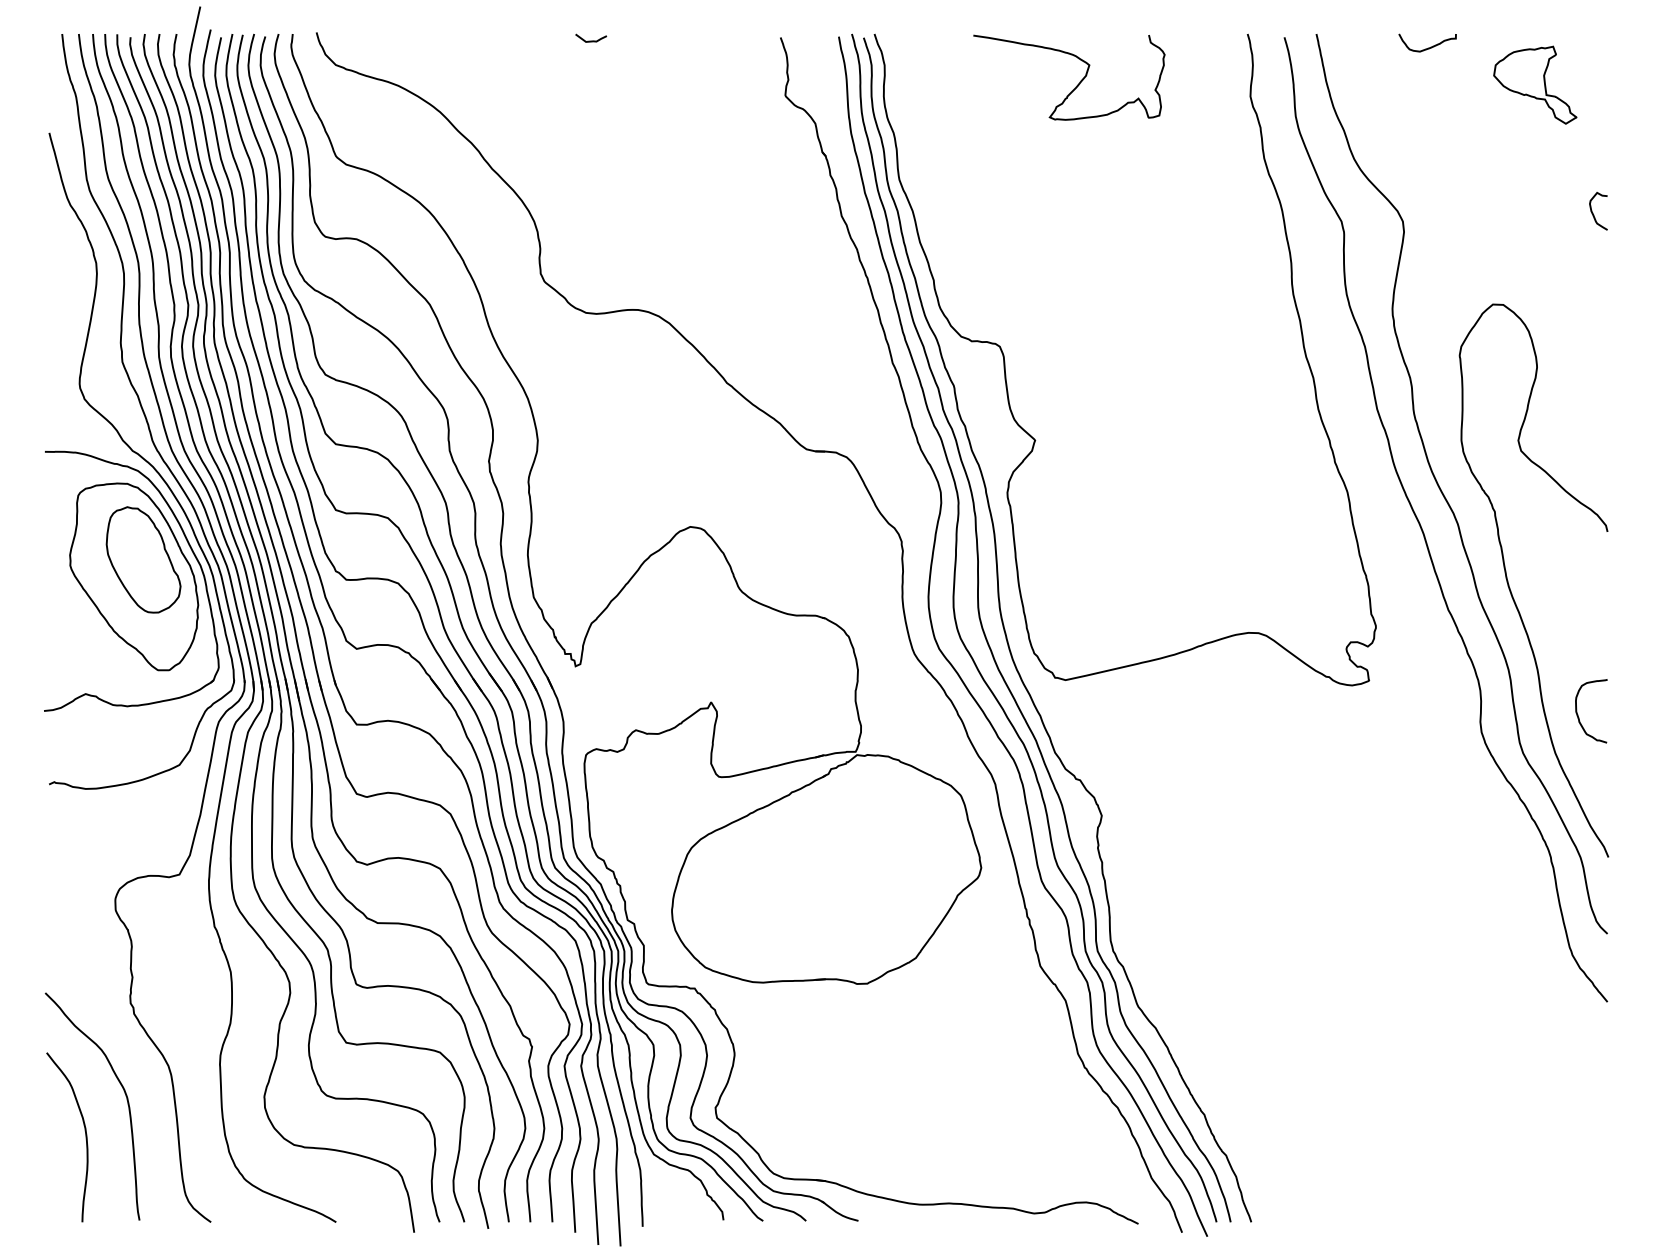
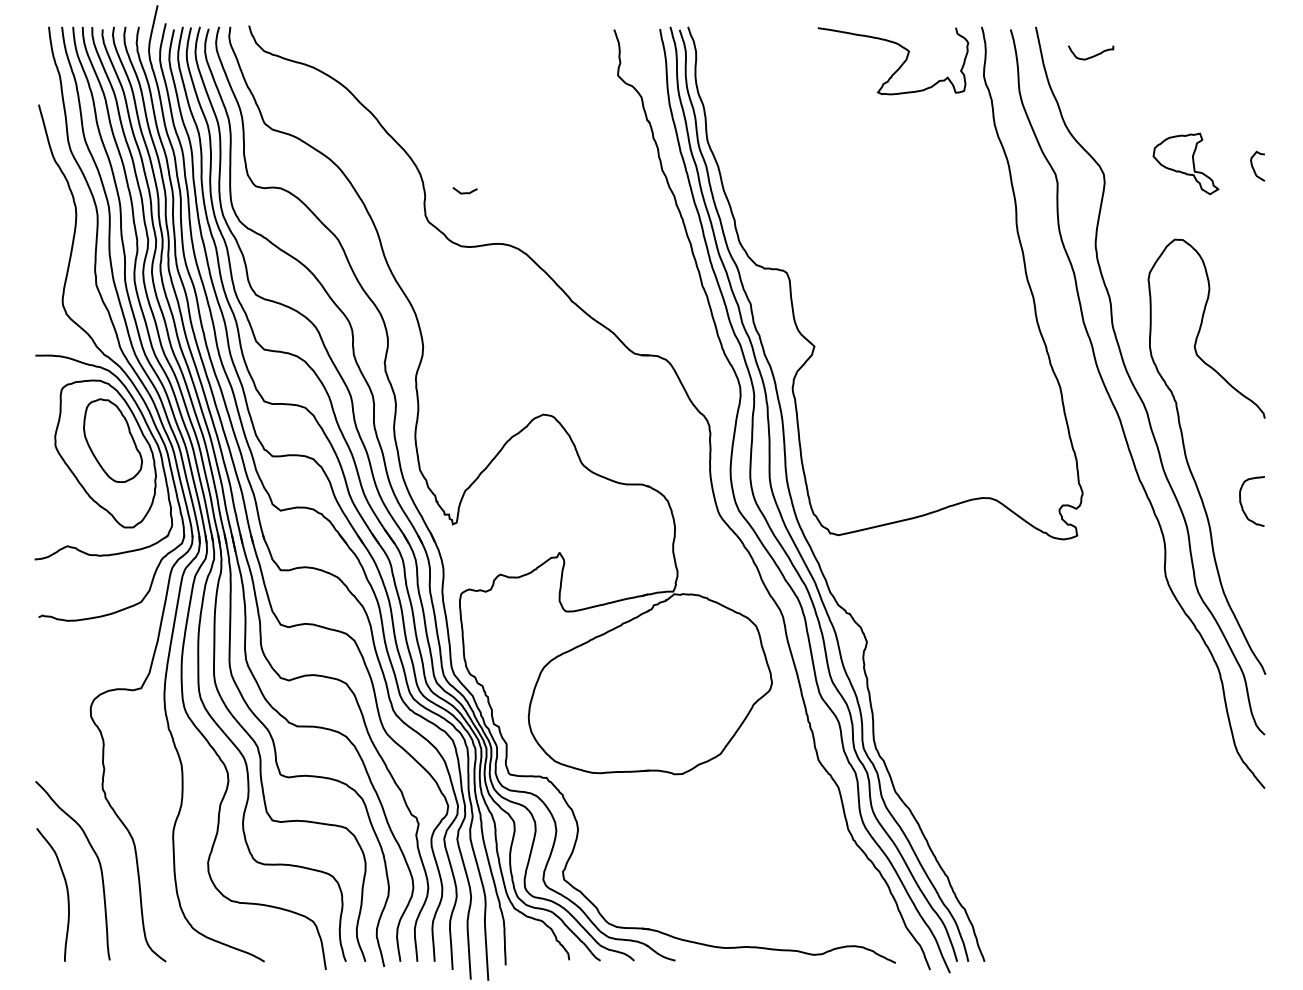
curve: (591, 40) -> (465, 192), moved
curve: (1430, 46) -> (1093, 55), moved
curve: (1077, 84) -> (899, 66), moved
part: (1535, 84) -> (1186, 163), moved
curve: (1578, 714) -> (1241, 504), moved

